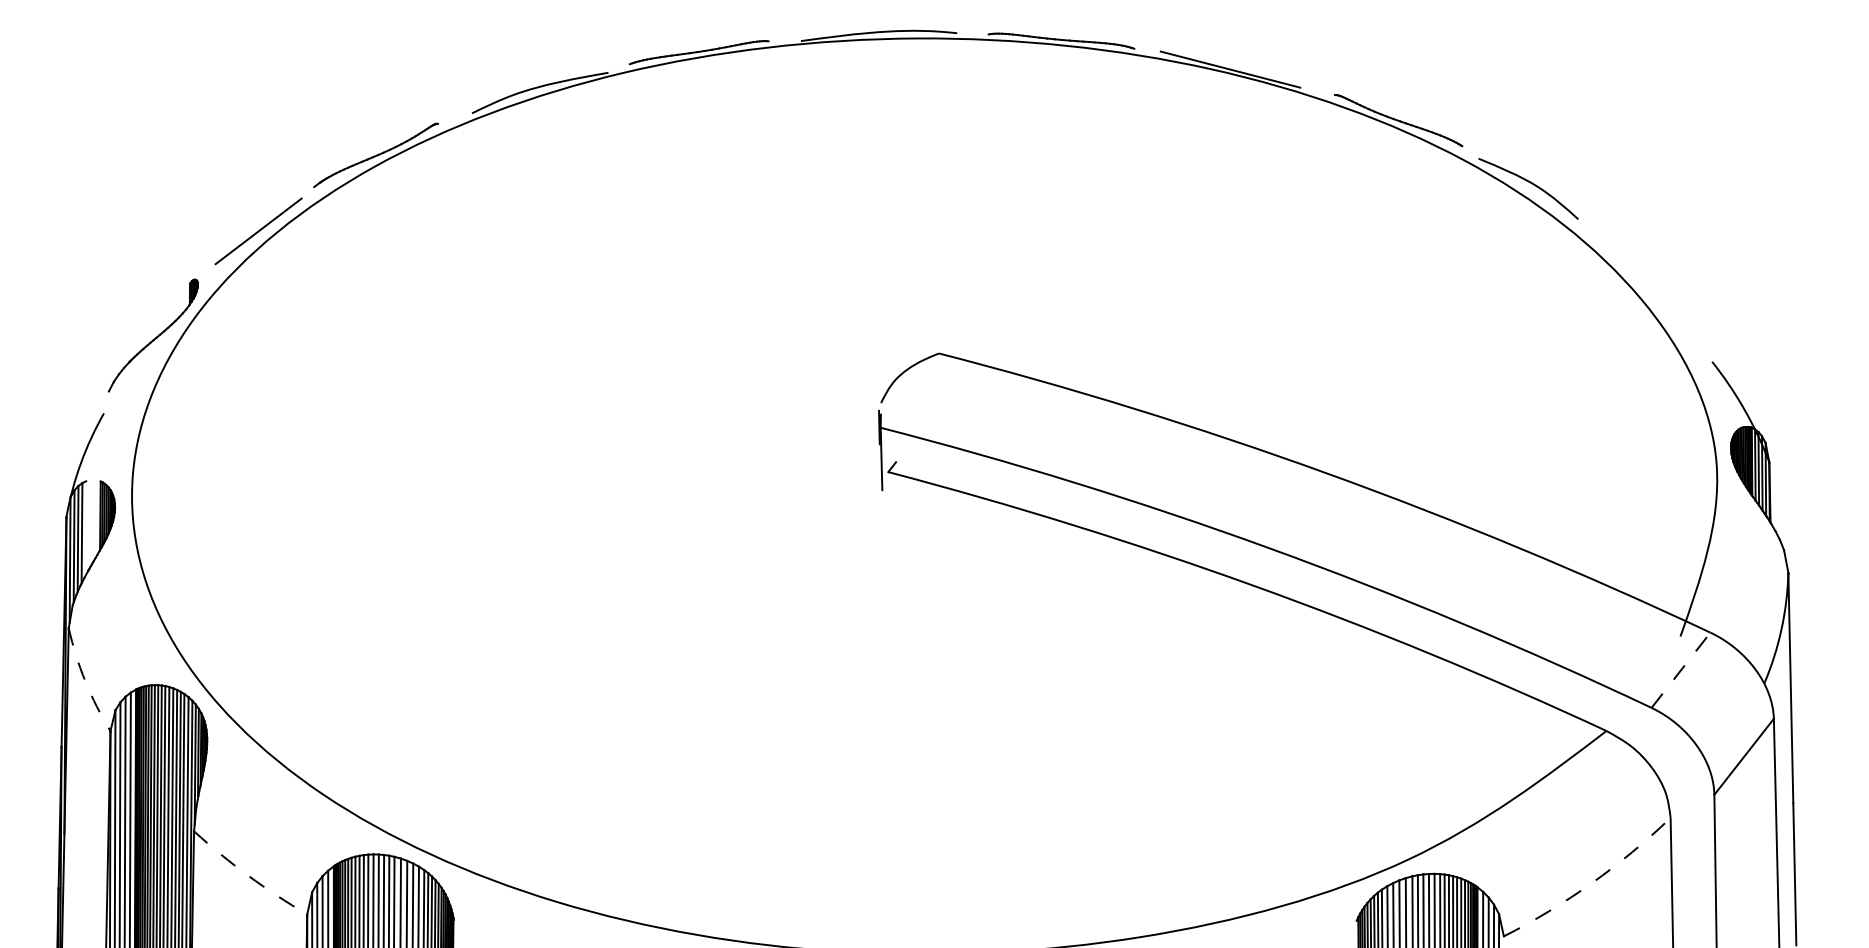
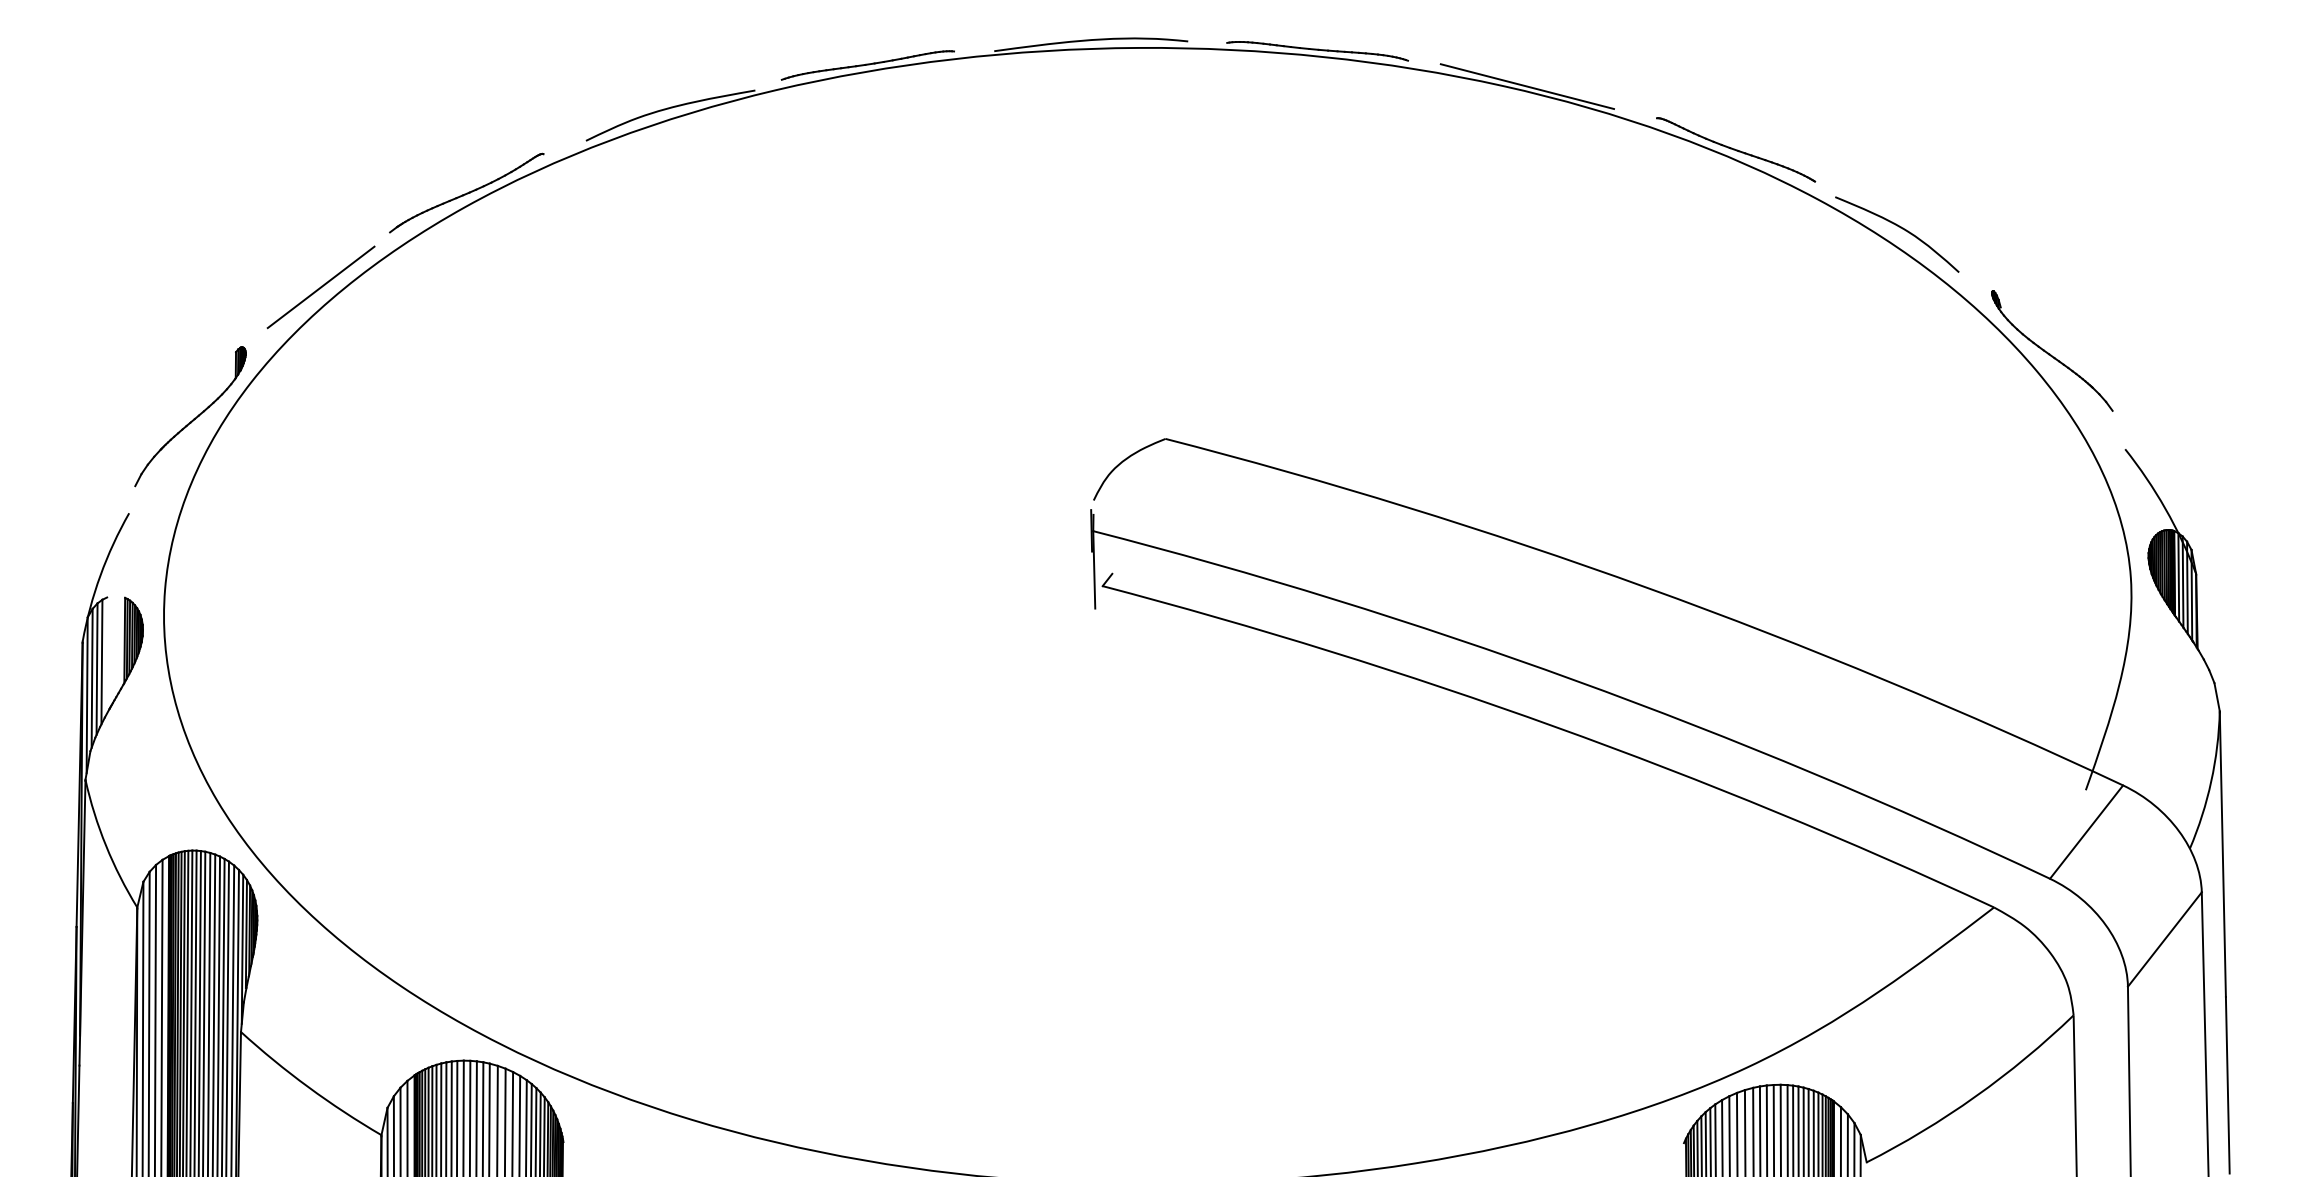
part: (1653, 282) -> (2052, 350), added
line: (1680, 669) -> (2086, 831), dashed -> solid
arc: (85, 681) -> (106, 845), dashed -> solid
arc: (248, 876) -> (308, 1087), dashed -> solid
arc: (1591, 883) -> (1975, 1096), dashed -> solid

